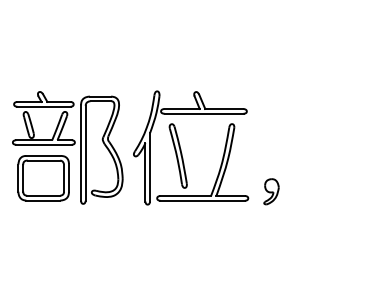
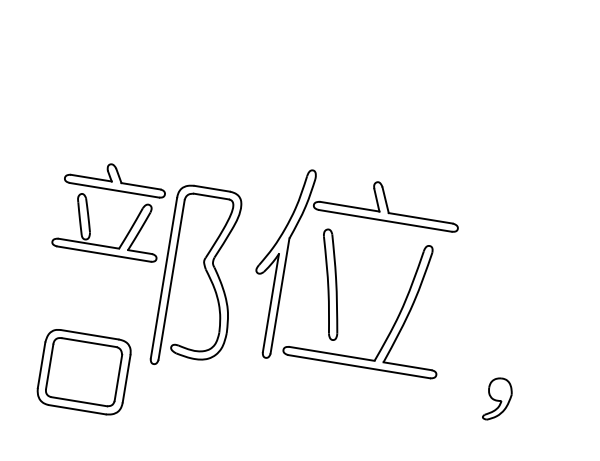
part: (181, 149) -> (337, 274), moved
part: (43, 178) -> (83, 372), moved
part: (271, 191) -> (498, 399), moved

